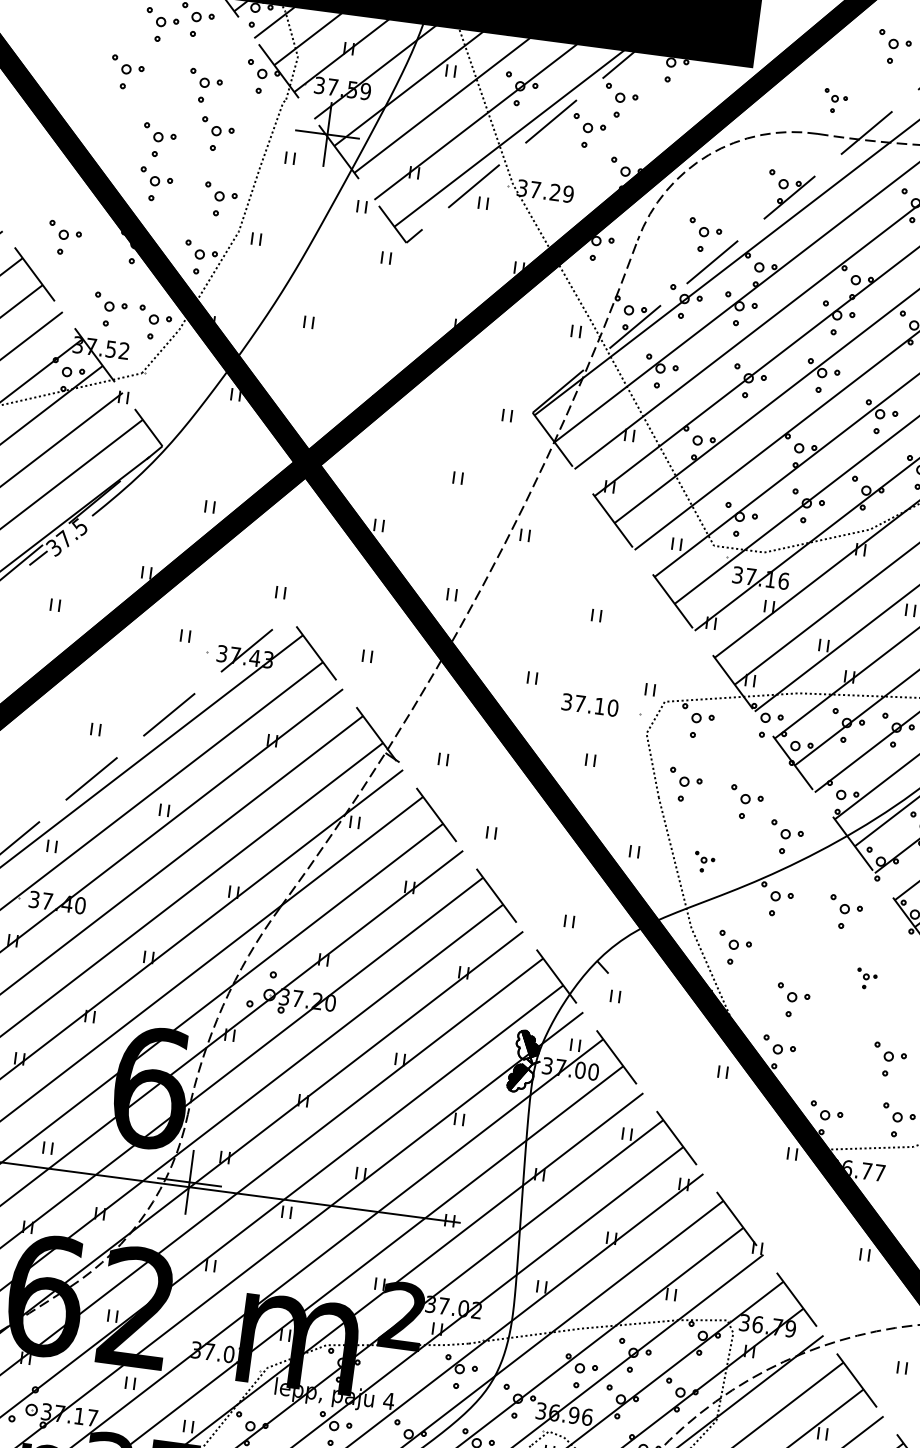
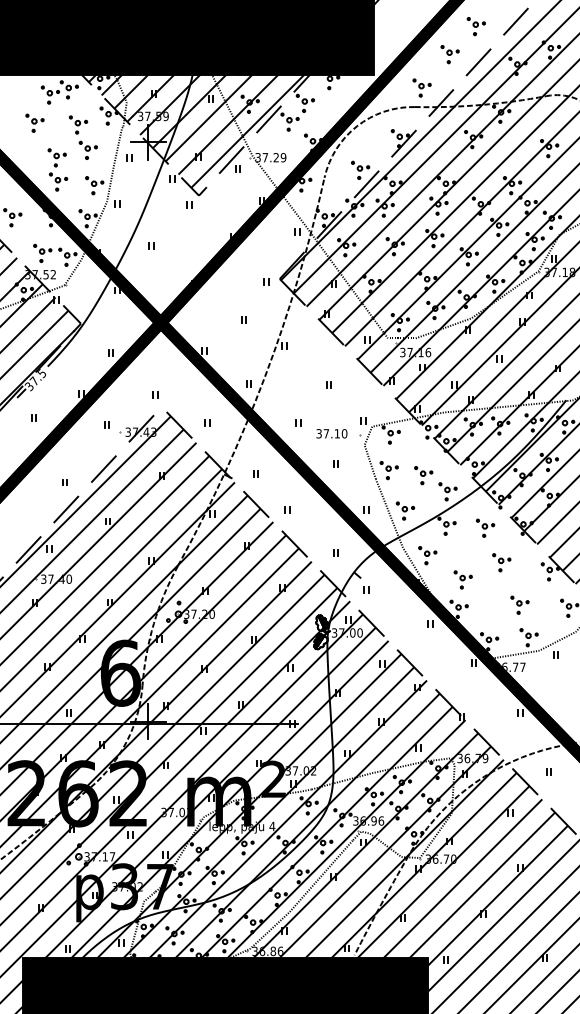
part: (834, 100) -> (421, 87), size x1.43
part: (703, 861) -> (404, 510), size x1.67
part: (866, 978) -> (501, 562), size x1.67

